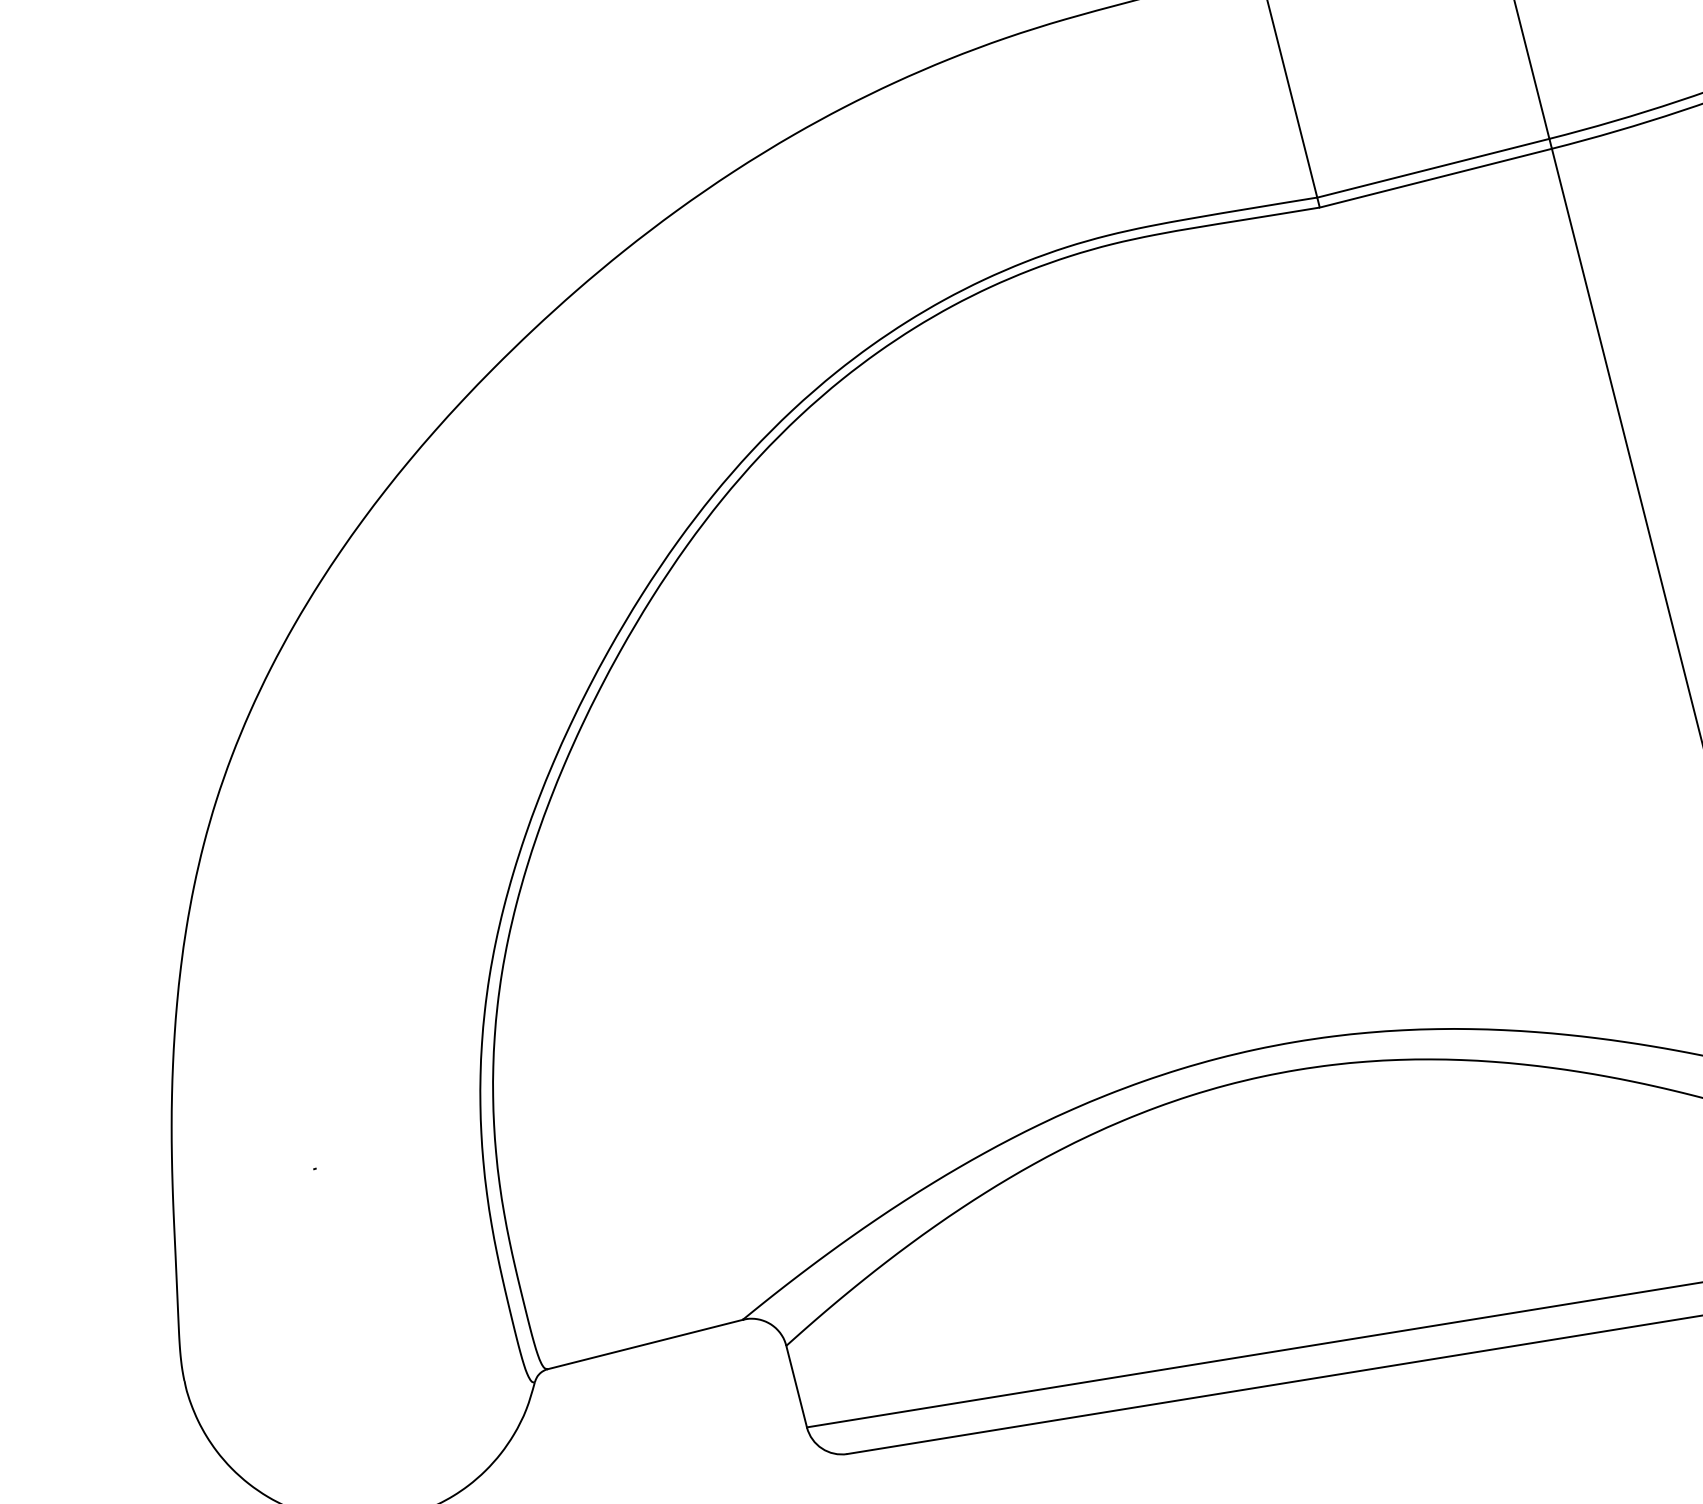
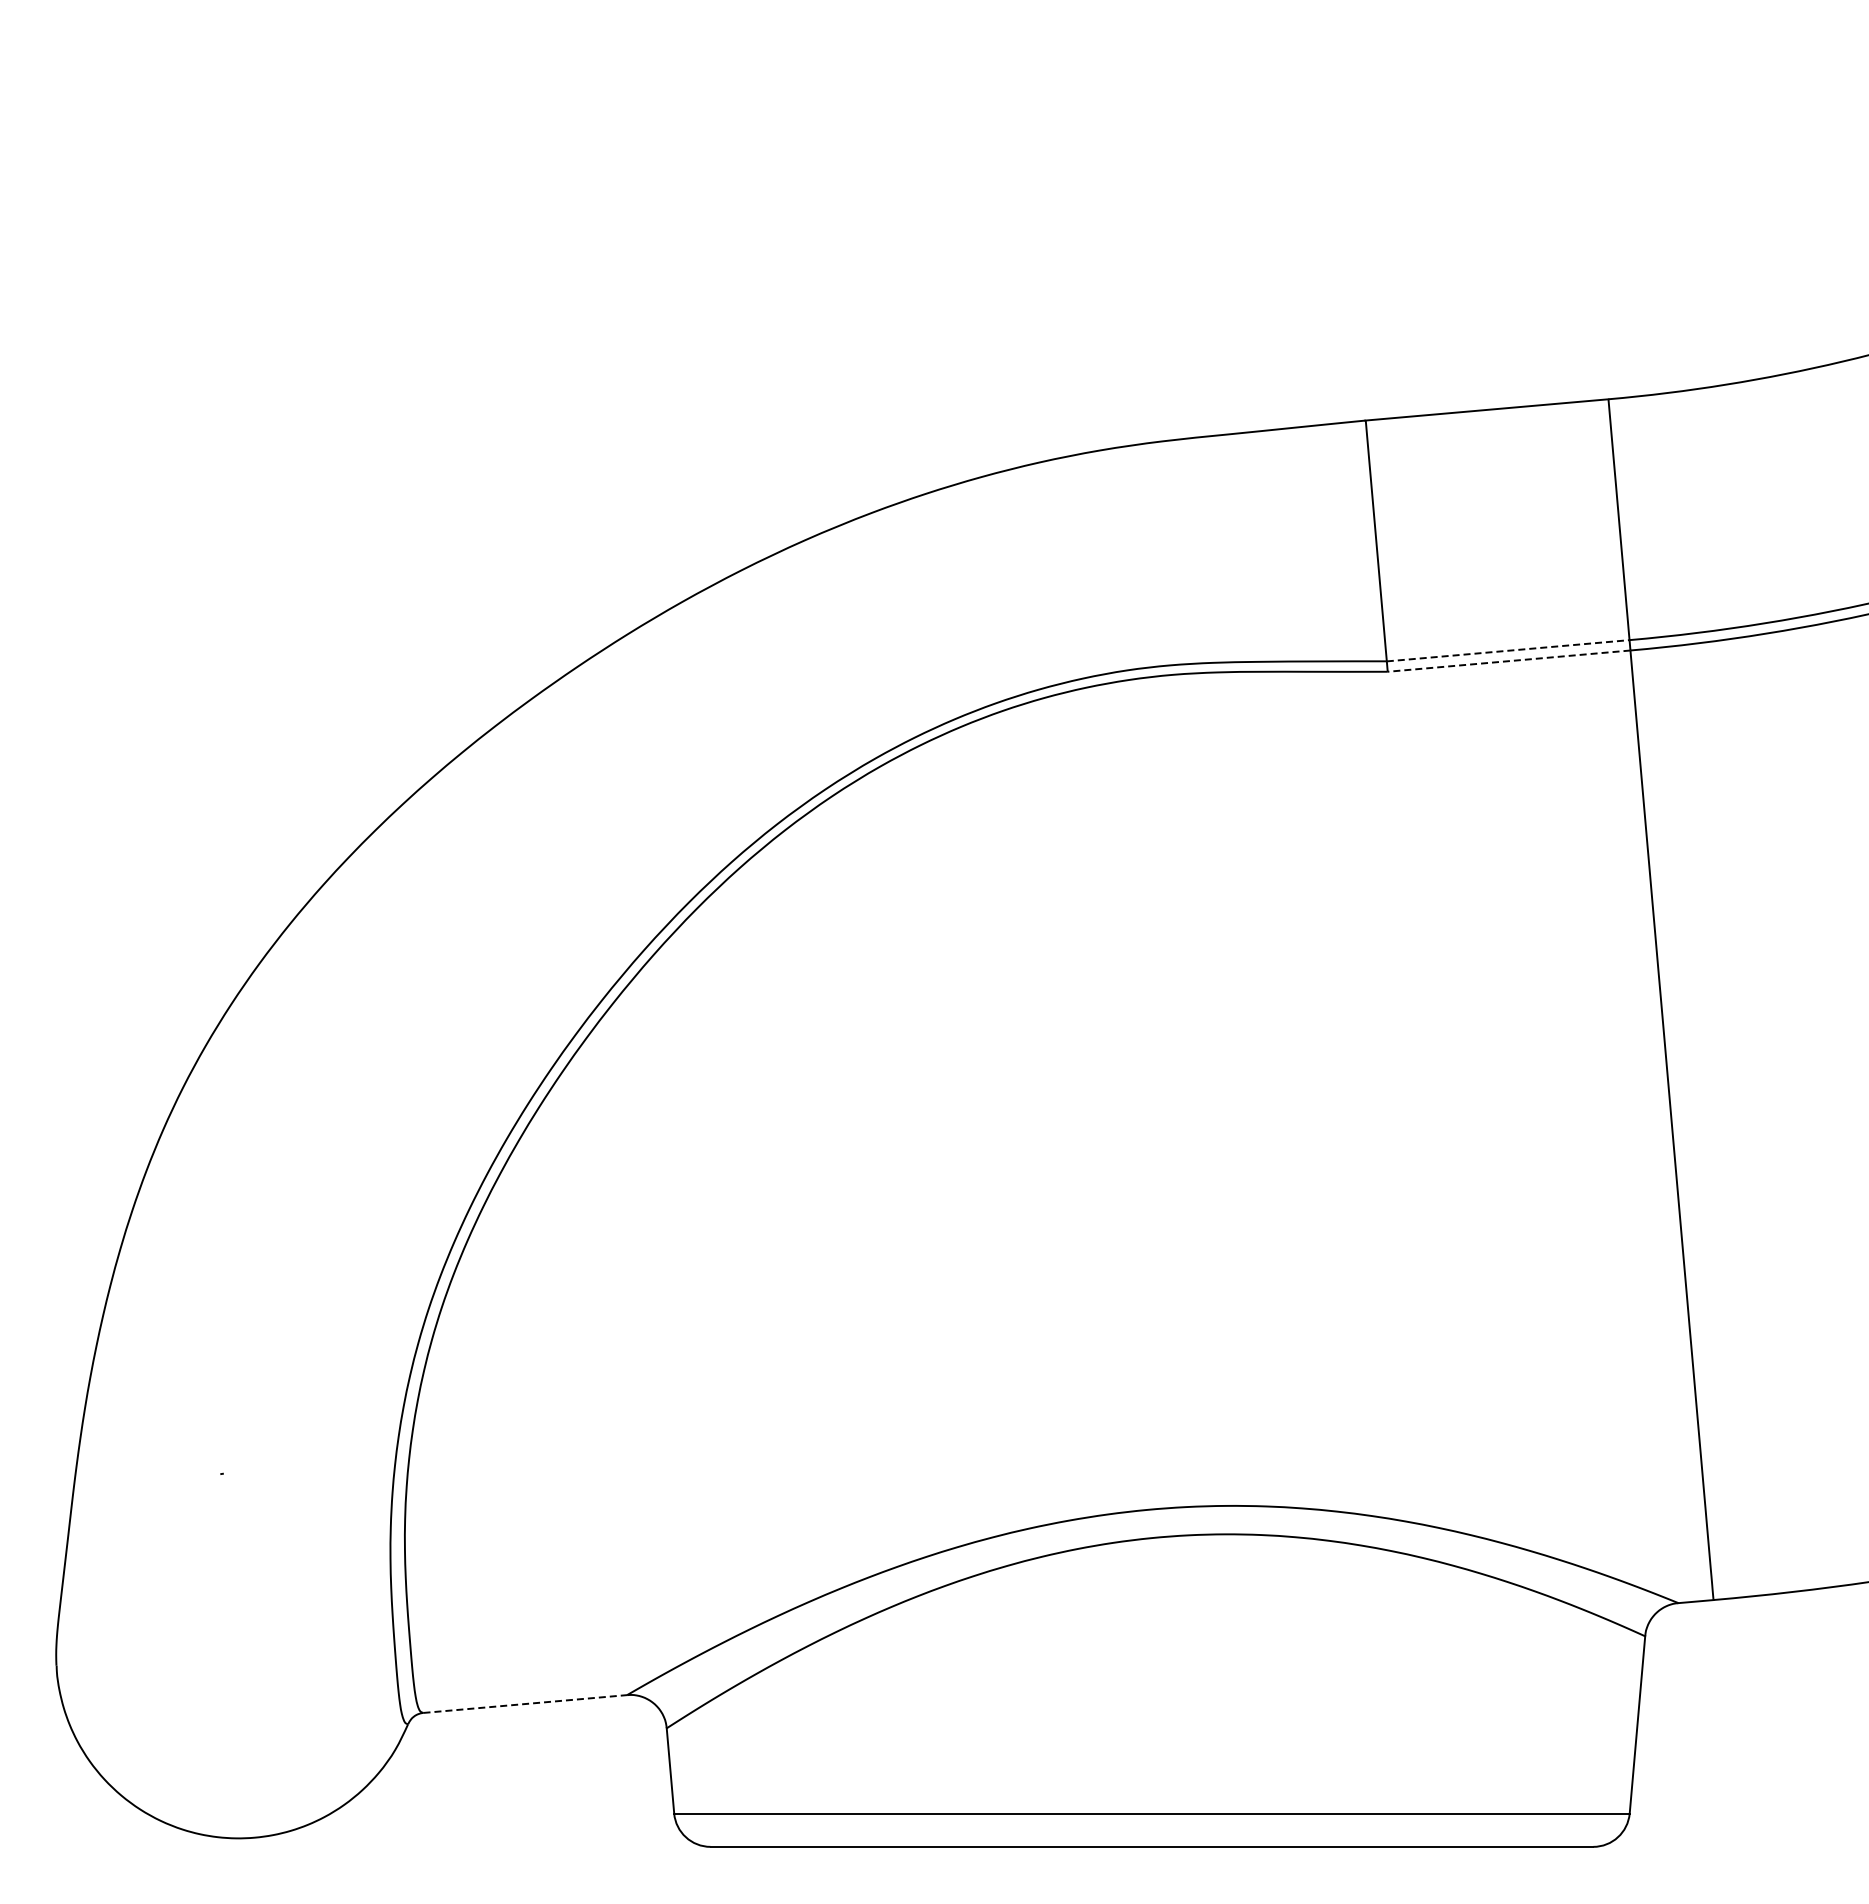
line: (1433, 167) -> (1508, 650), solid -> dashed
line: (1436, 178) -> (1509, 661), solid -> dashed
line: (646, 1343) -> (526, 1703), solid -> dashed

